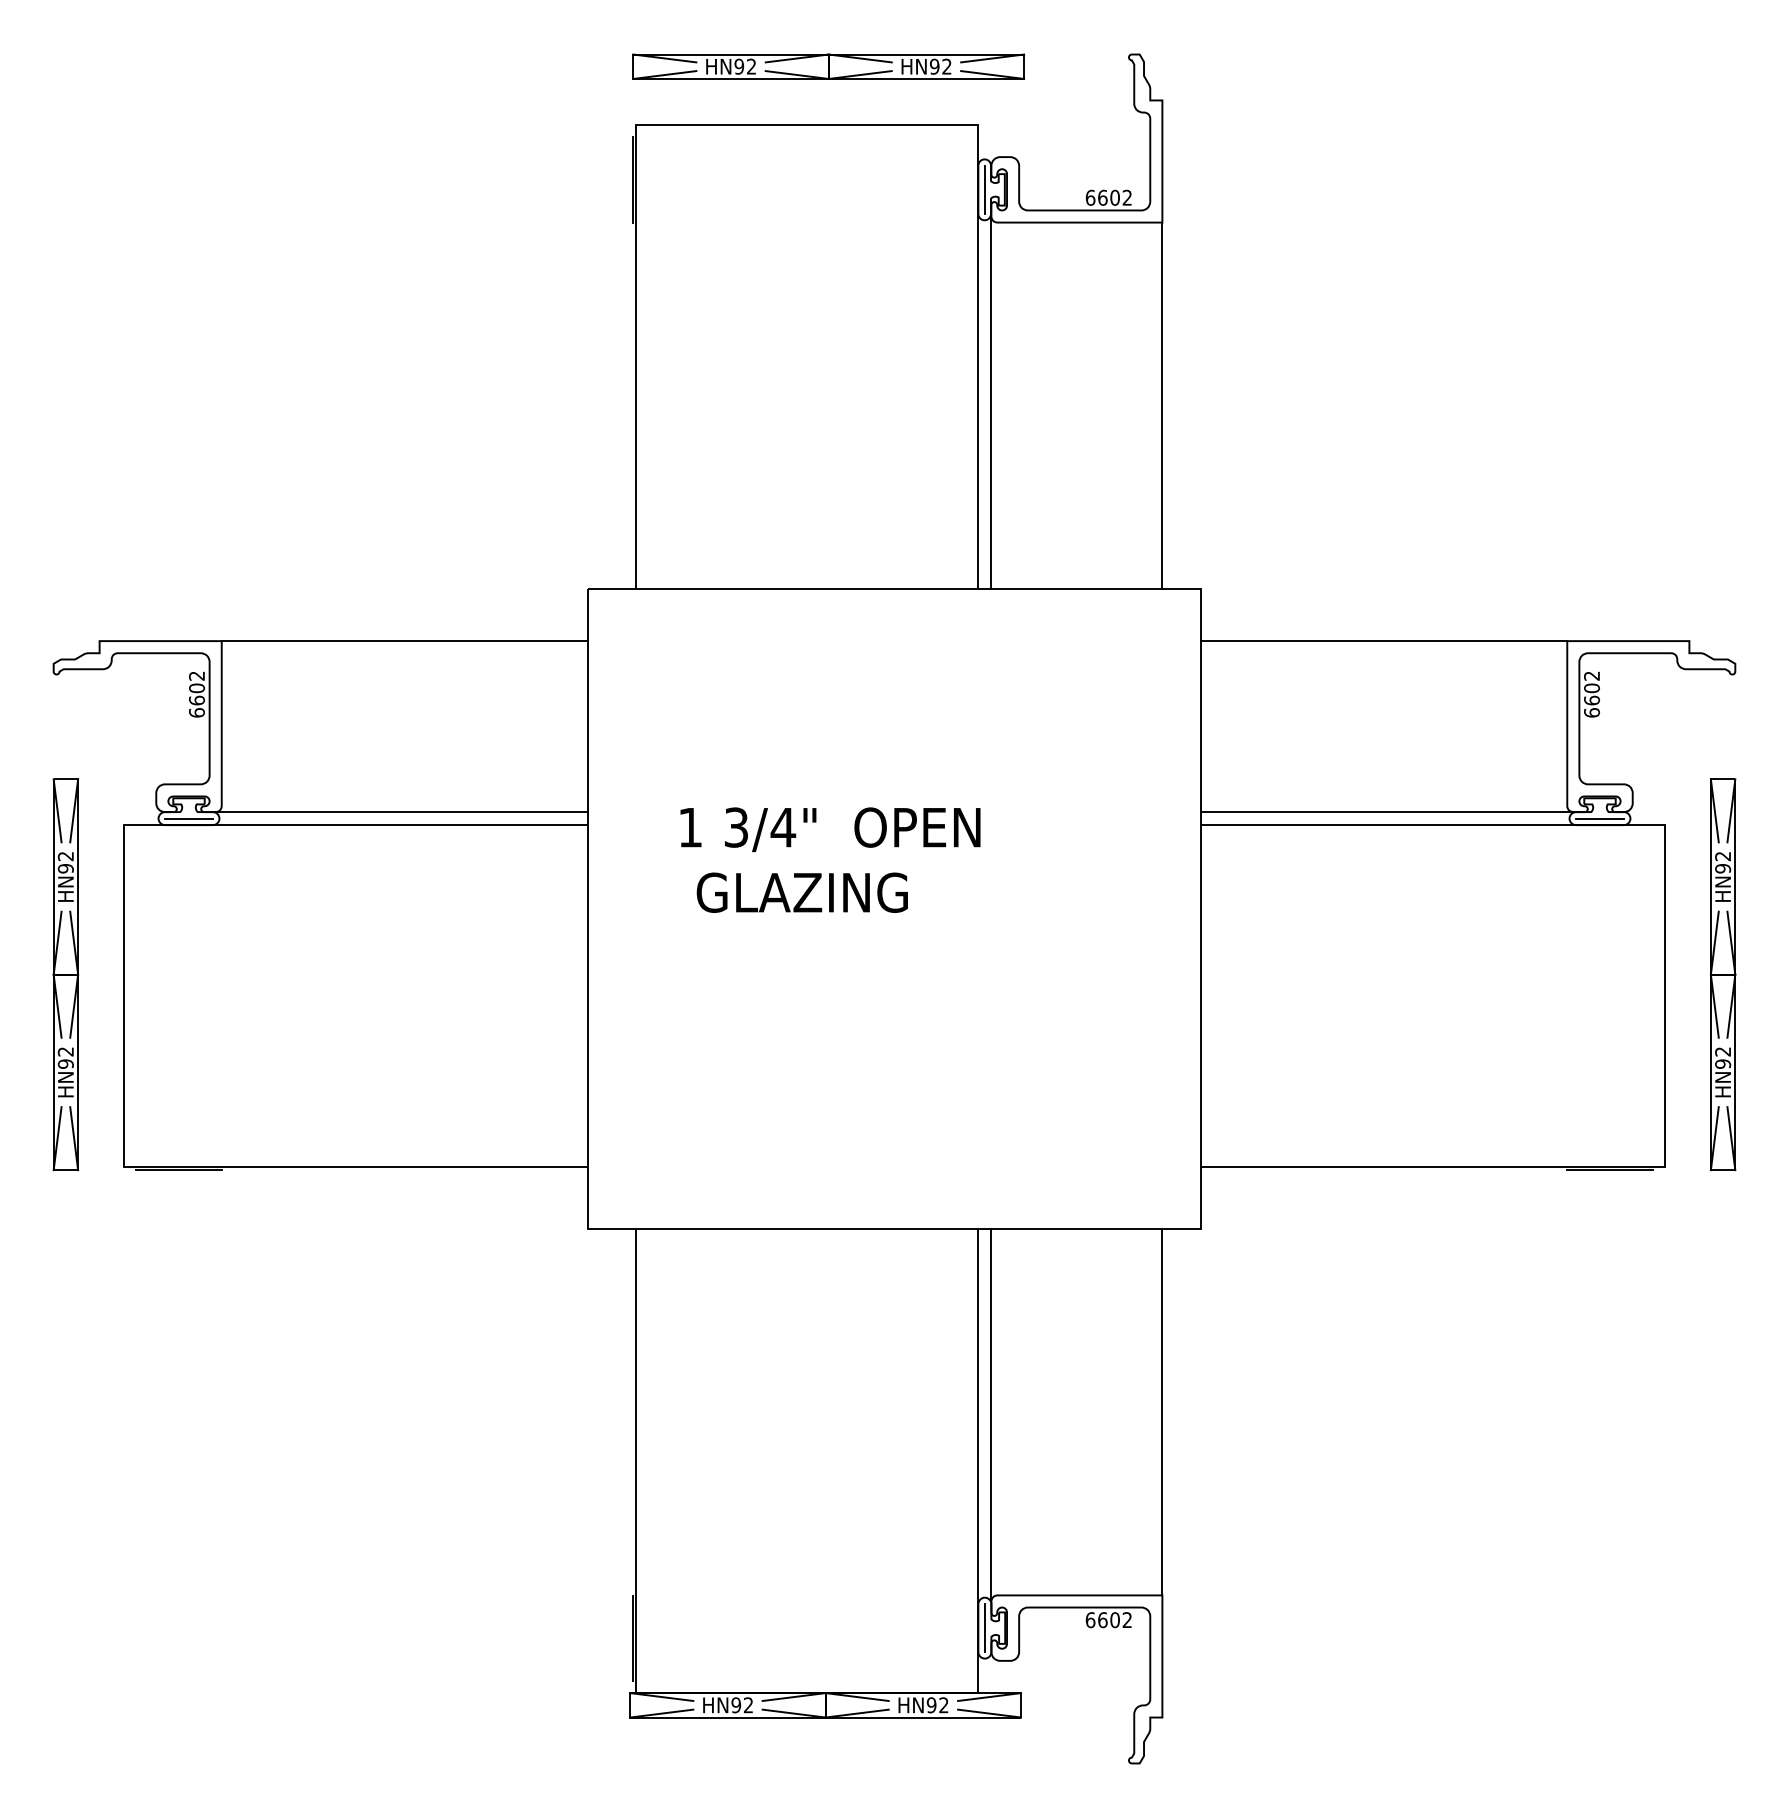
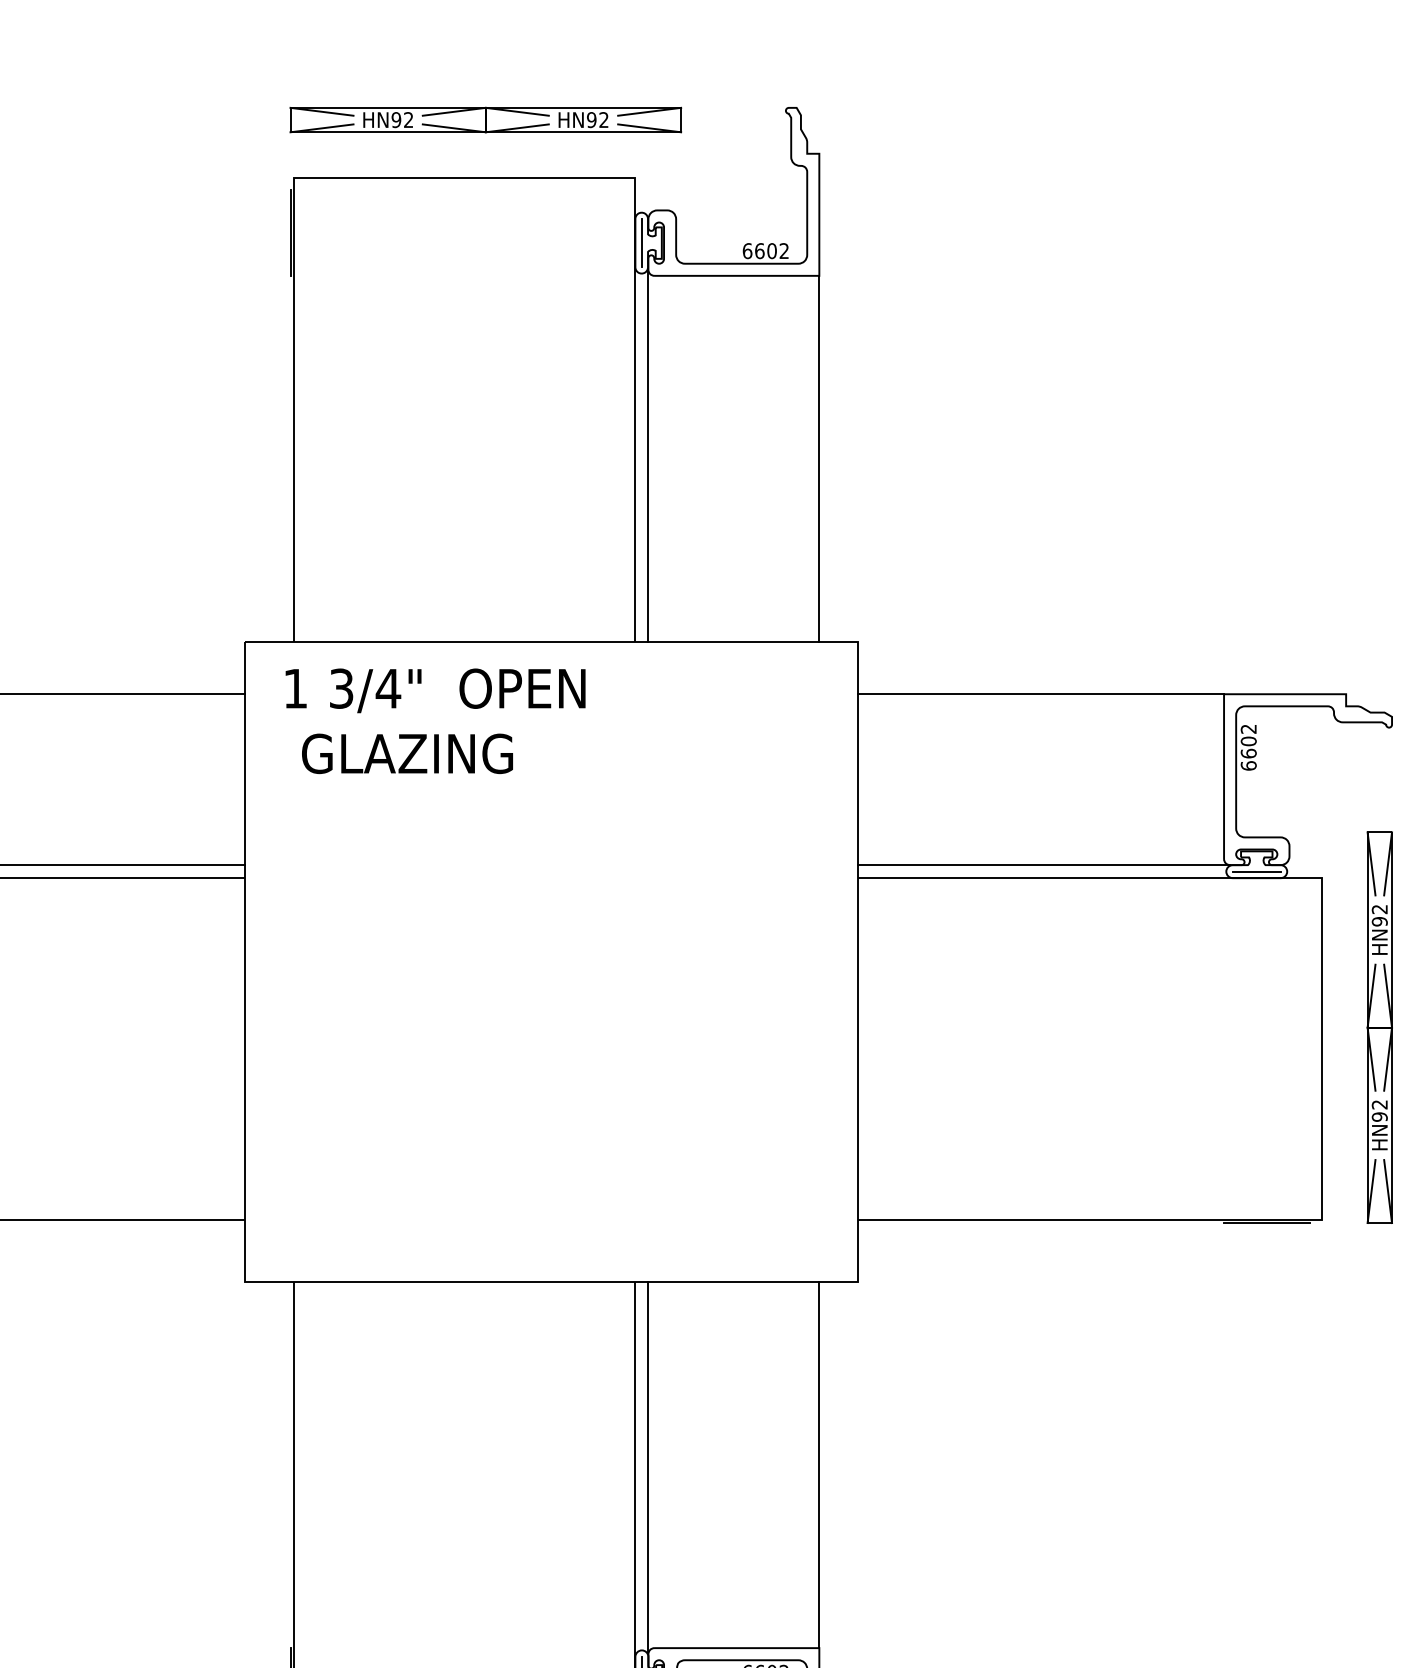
text: (830, 859) -> (435, 720), moved

